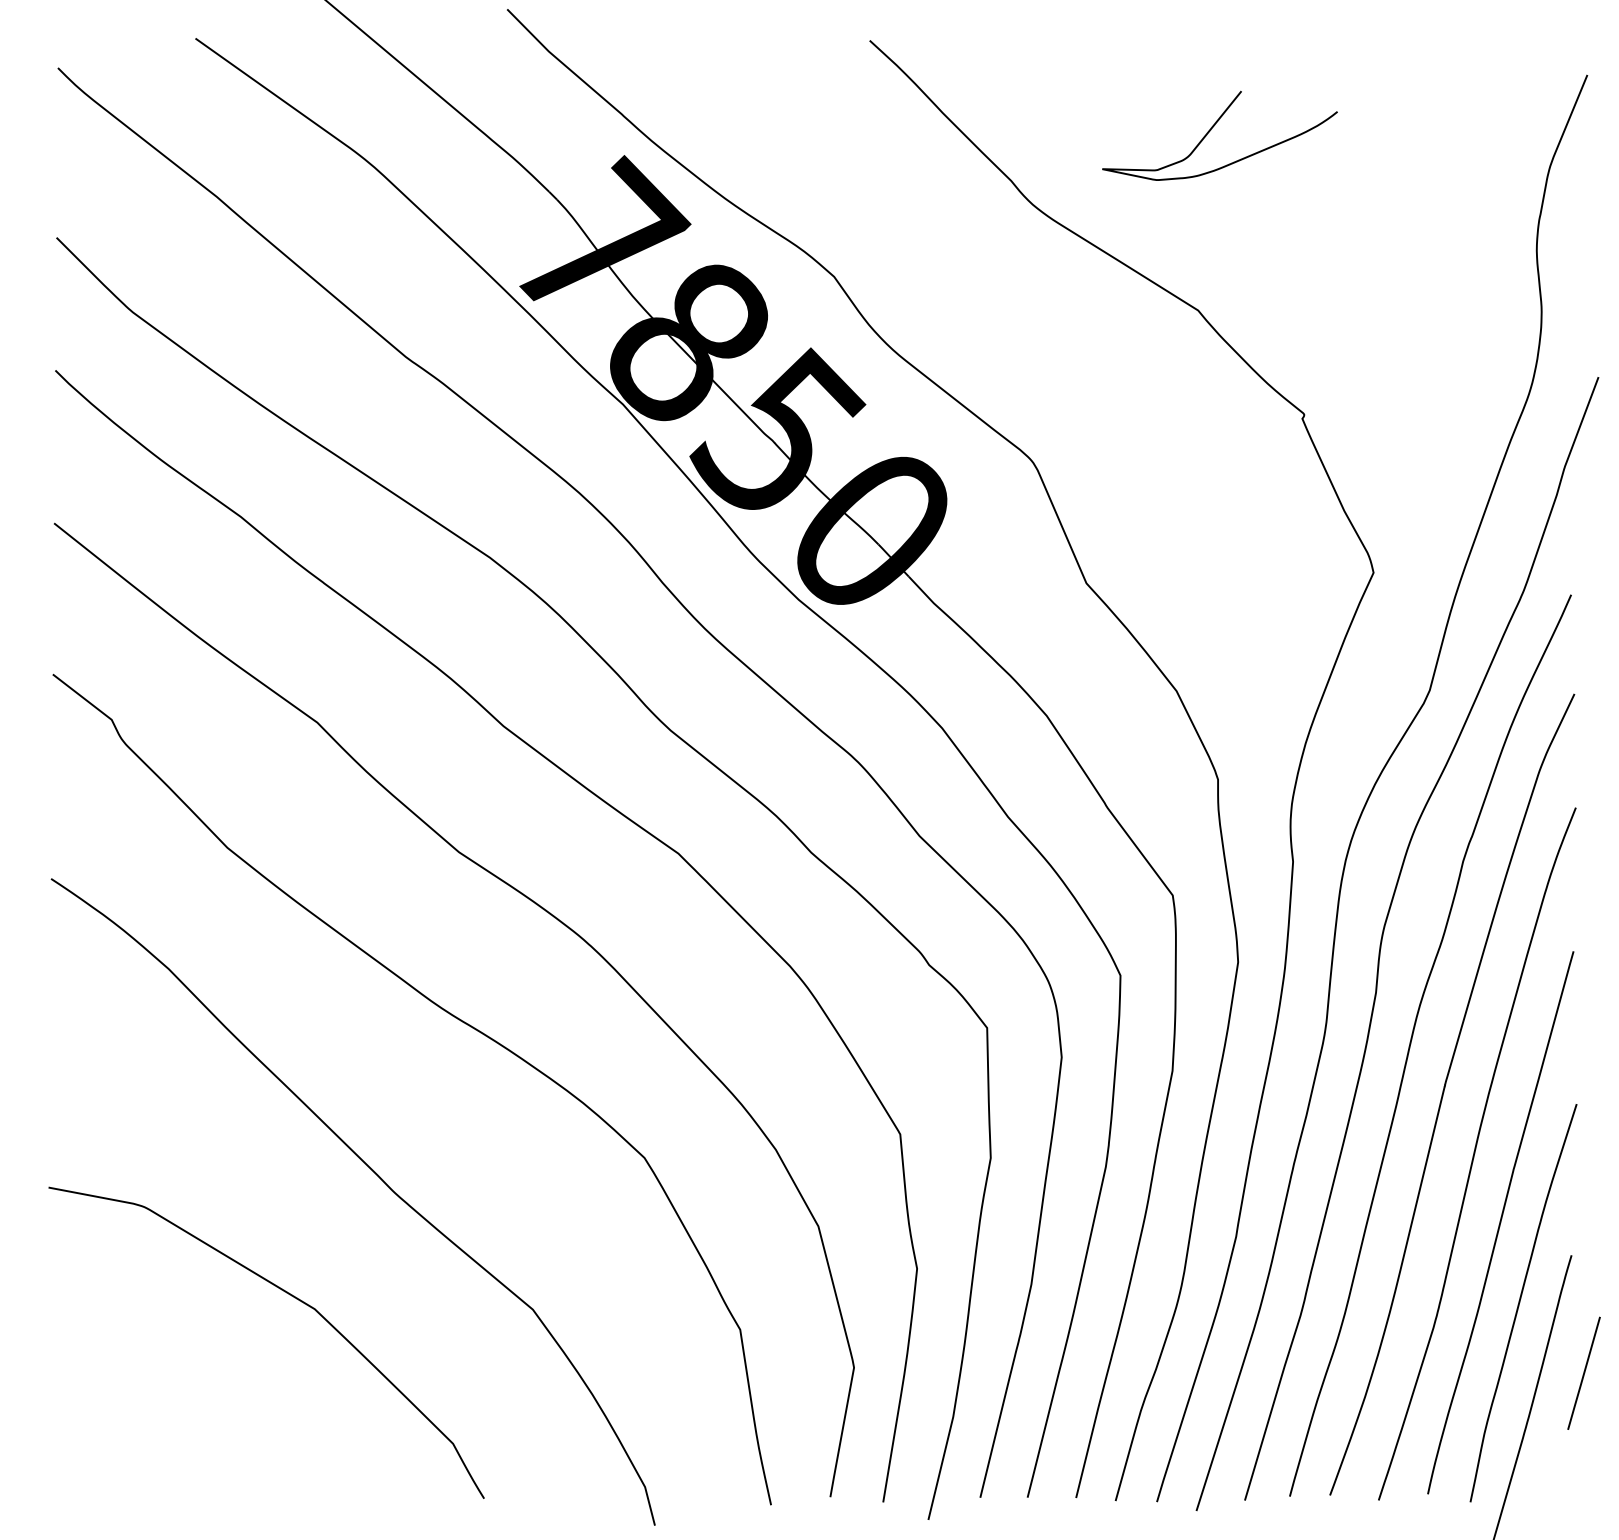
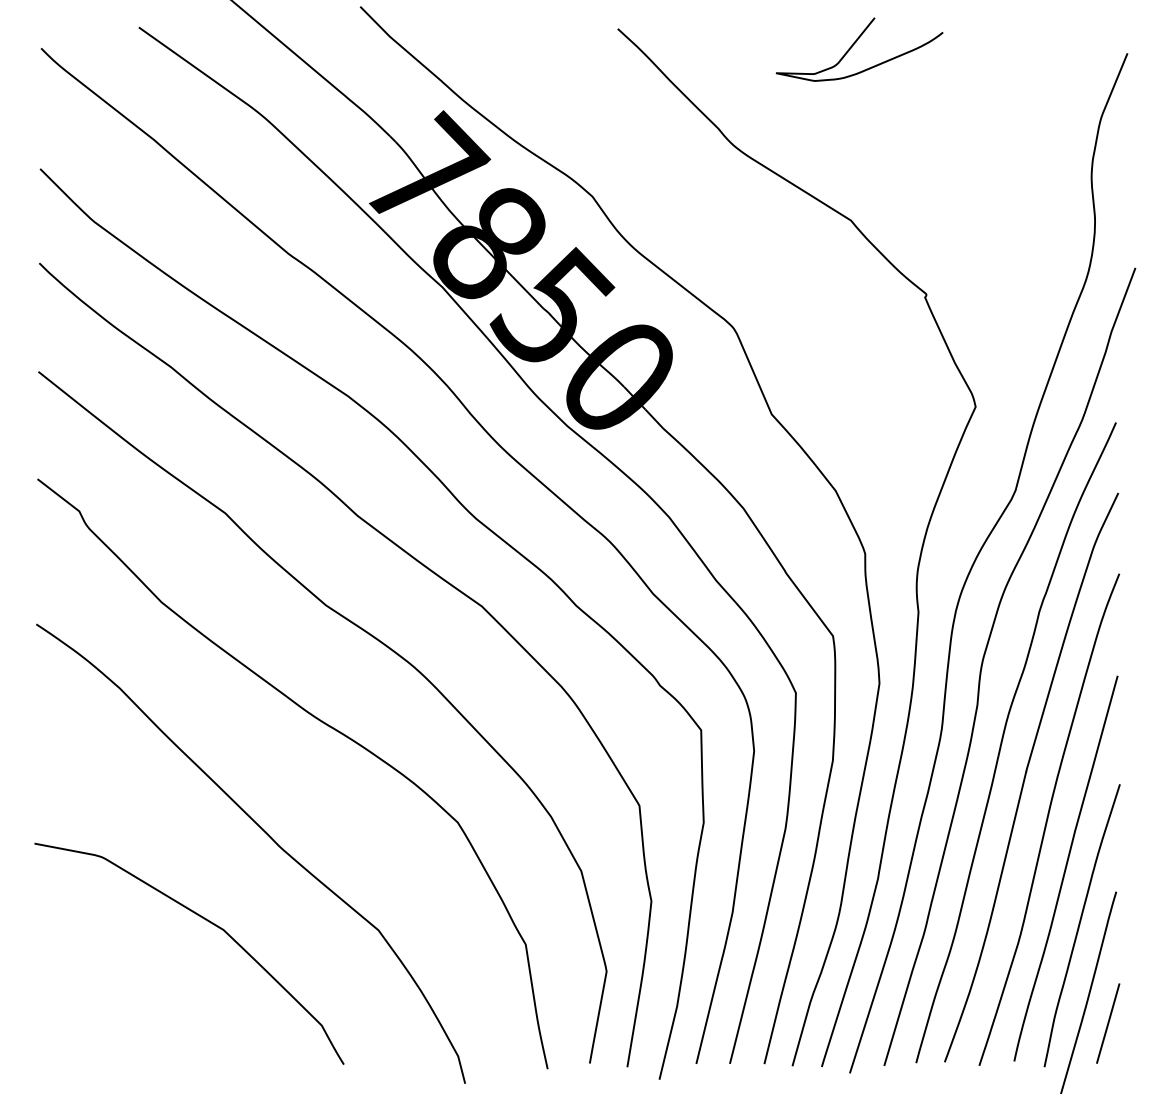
curve: (1212, 128) -> (854, 44), moved
line: (1584, 1373) -> (1108, 1023), moved

